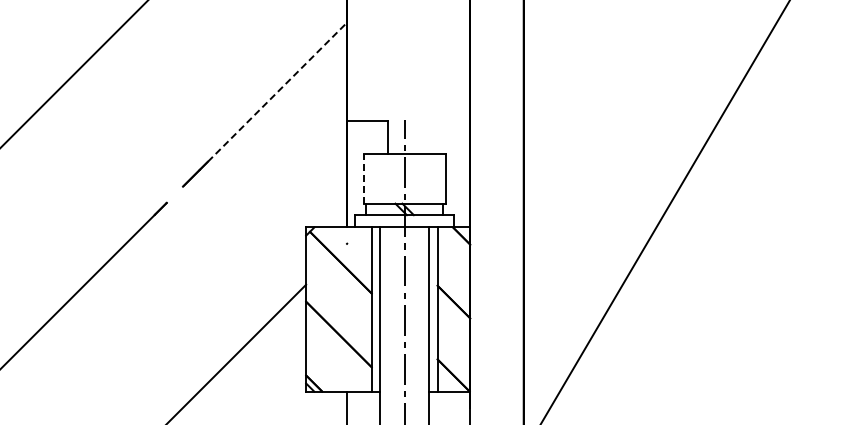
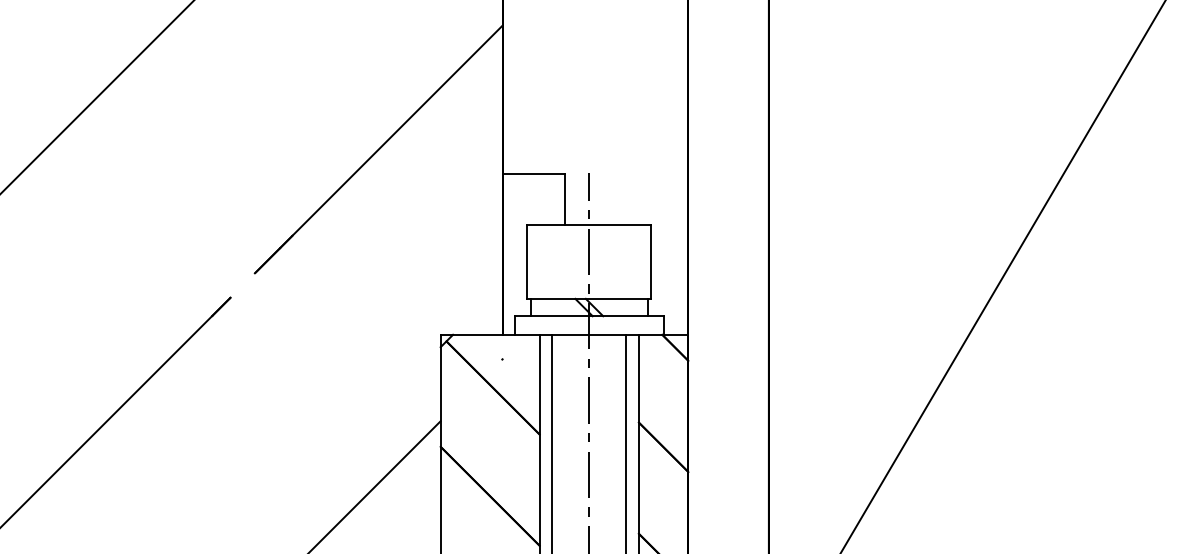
line: (277, 91) -> (397, 129), dashed -> solid
line: (363, 179) -> (527, 262), dashed -> solid

